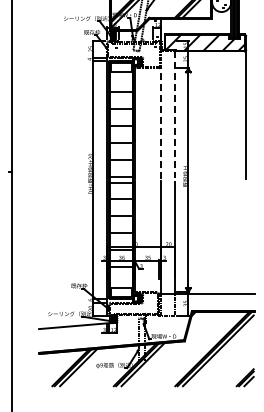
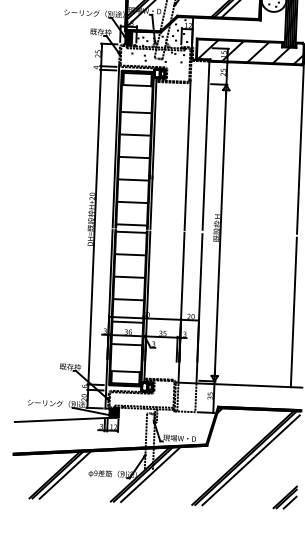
line: (174, 114) -> (205, 145), dashed -> solid
line: (161, 122) -> (187, 154), dashed -> solid
line: (246, 237) -> (294, 311), added

